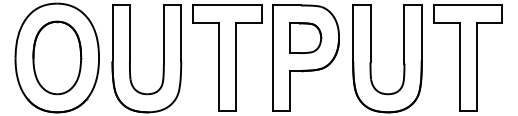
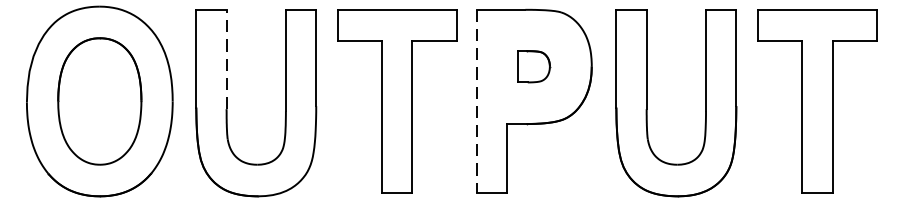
line: (129, 33) -> (225, 58), solid -> dashed
part: (305, 37) -> (533, 65), size x0.6
line: (273, 58) -> (477, 102), solid -> dashed

